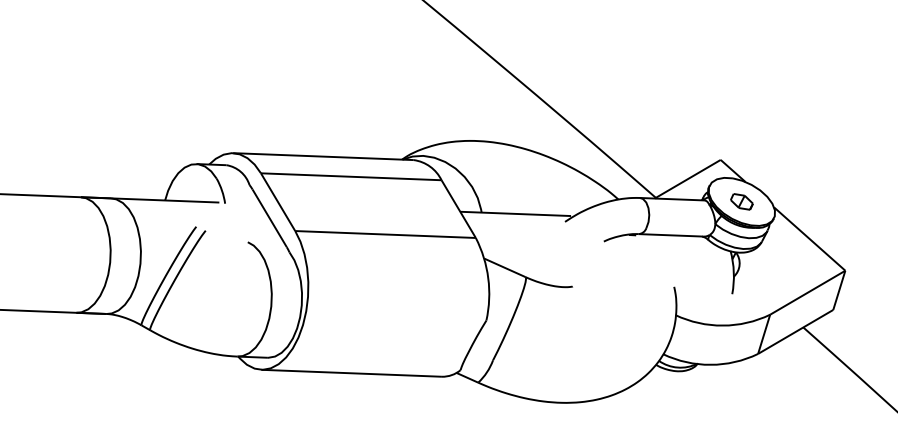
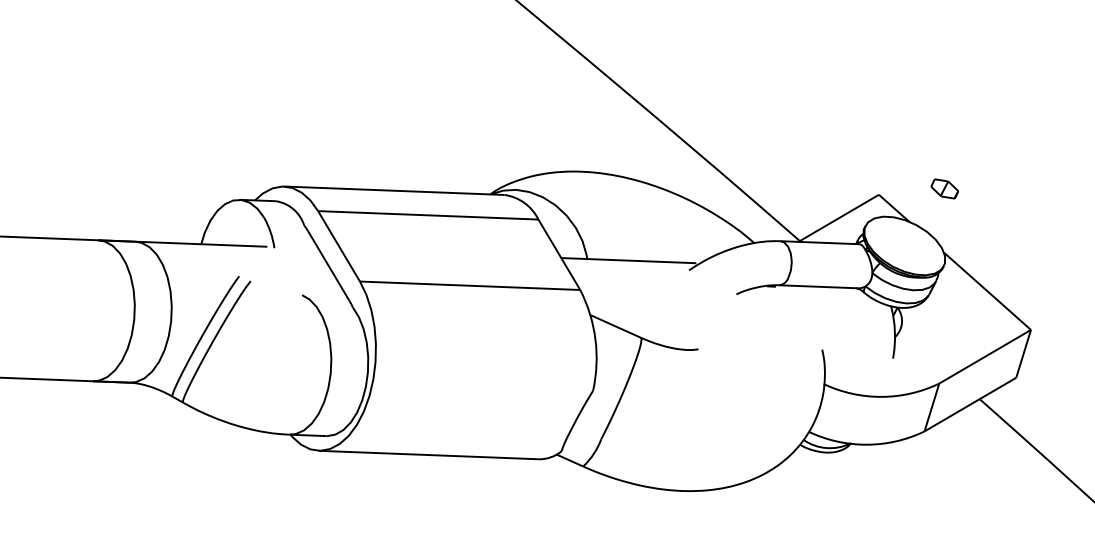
part: (741, 201) -> (944, 188), moved

